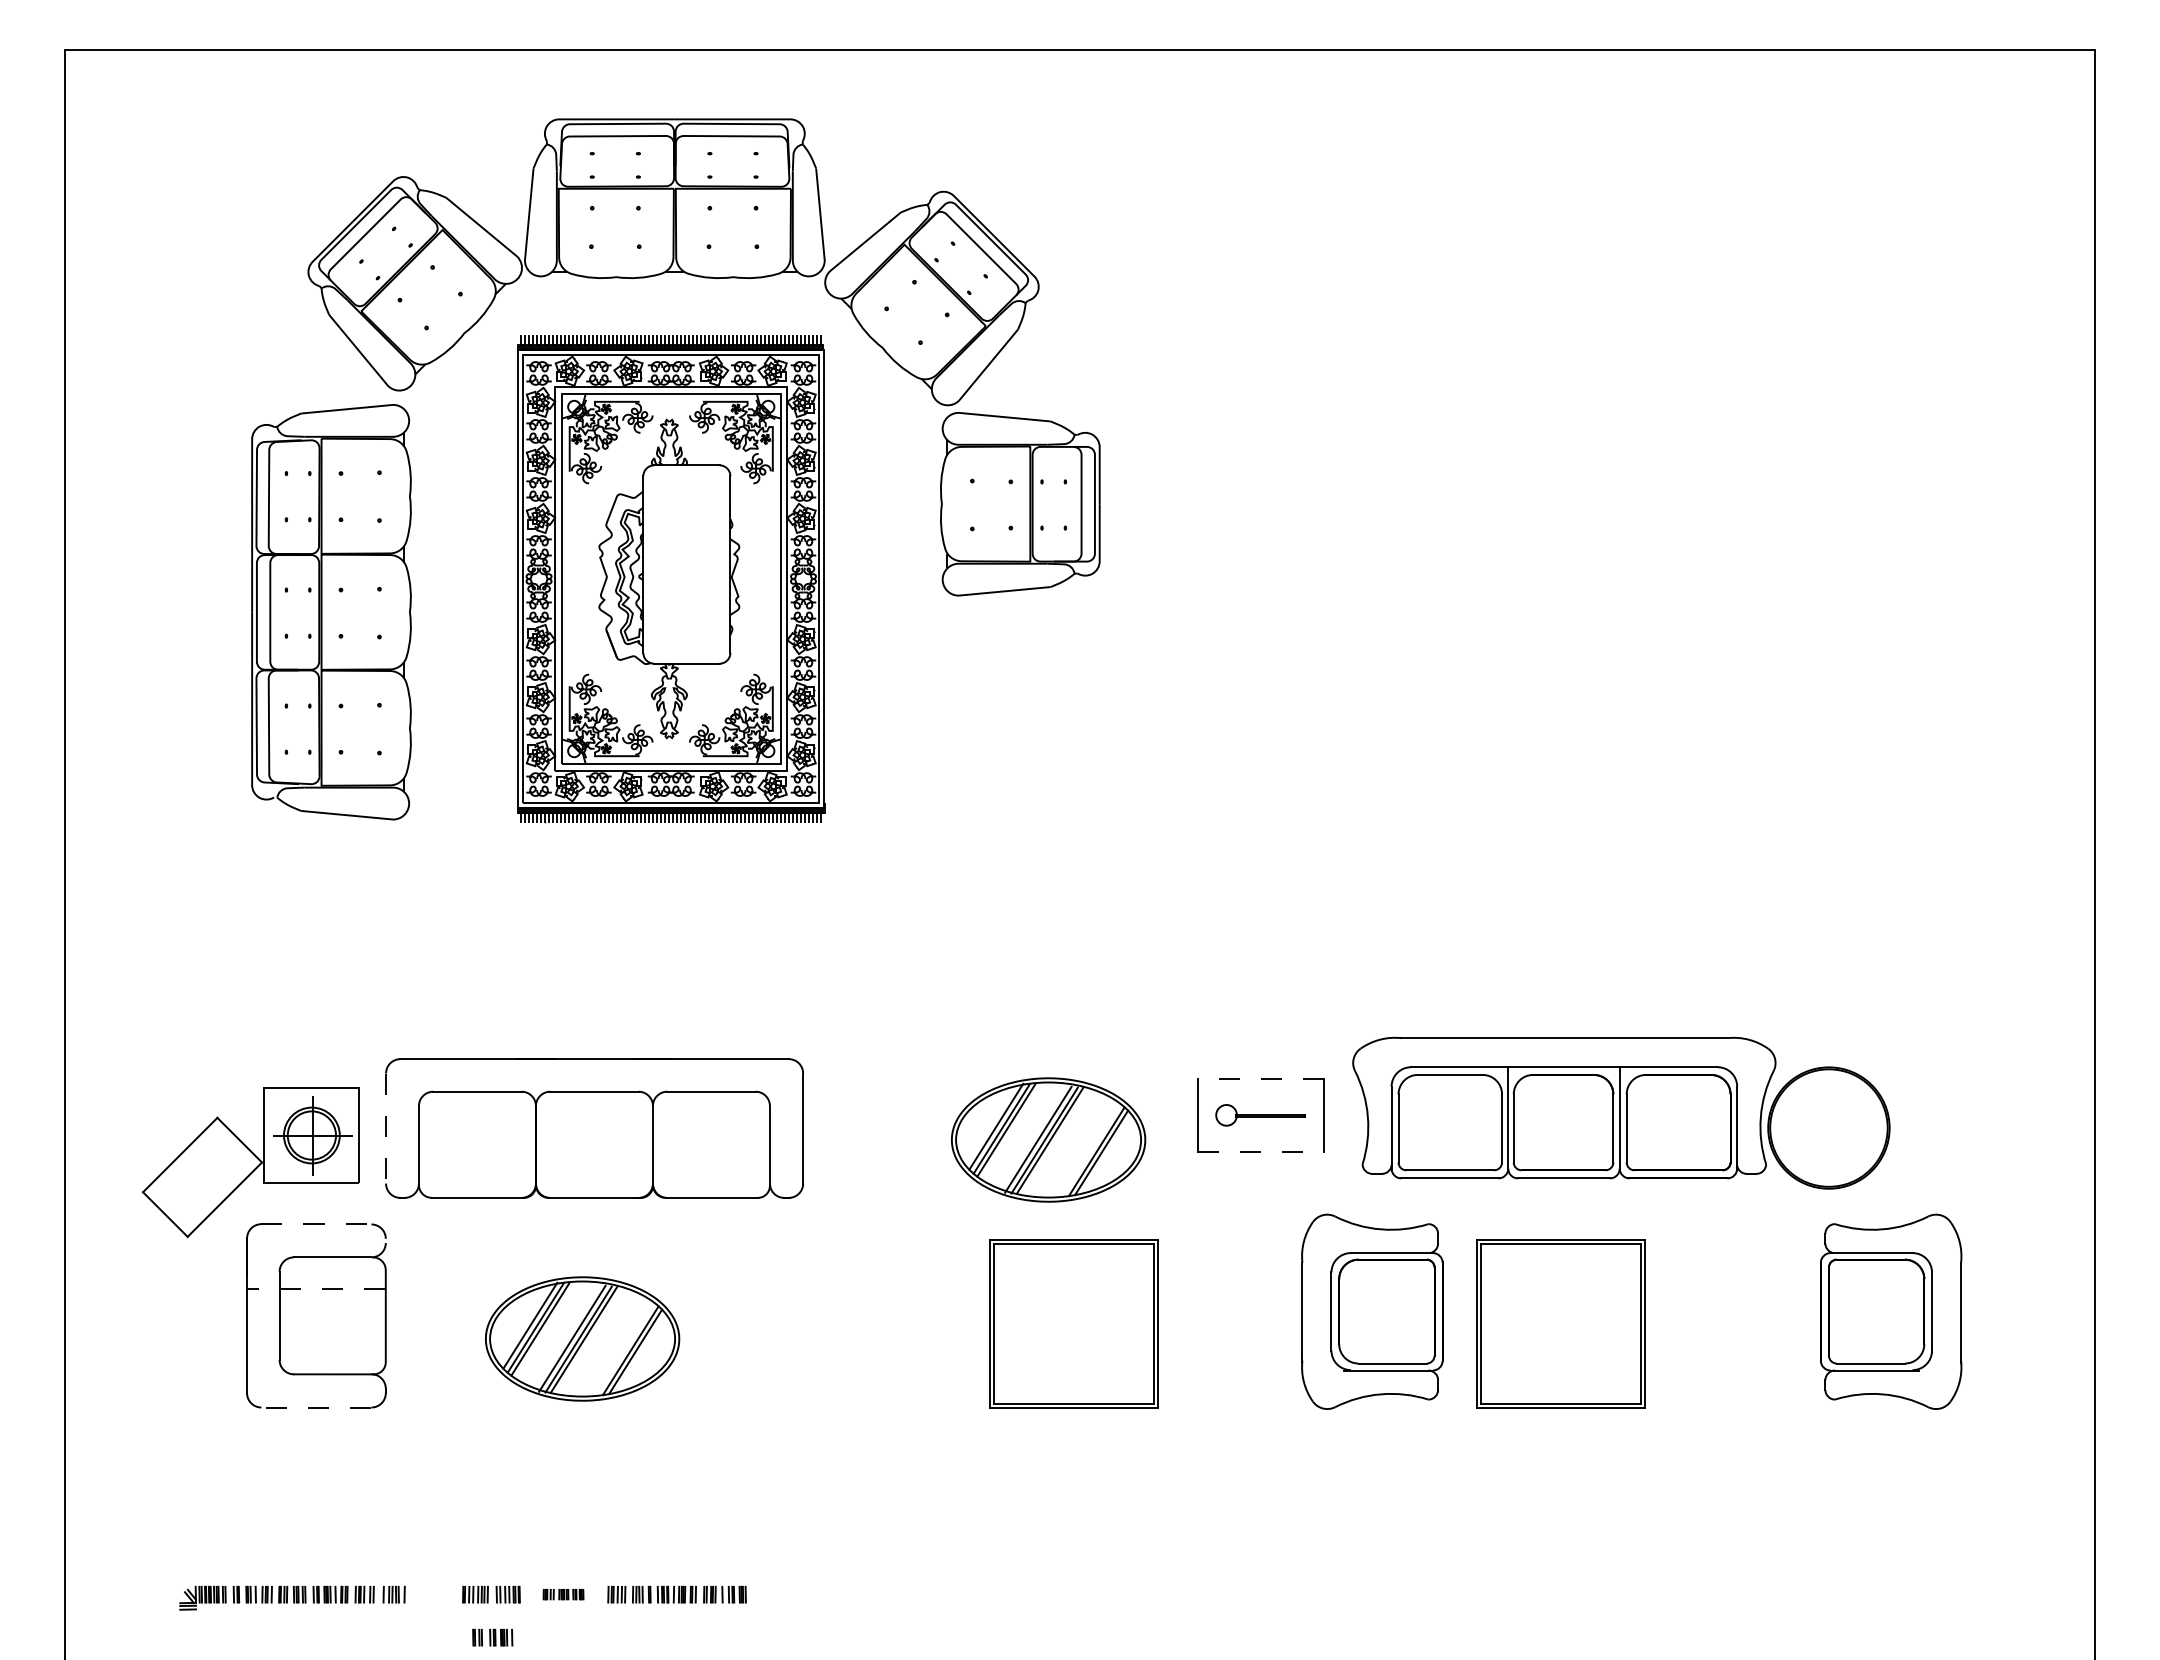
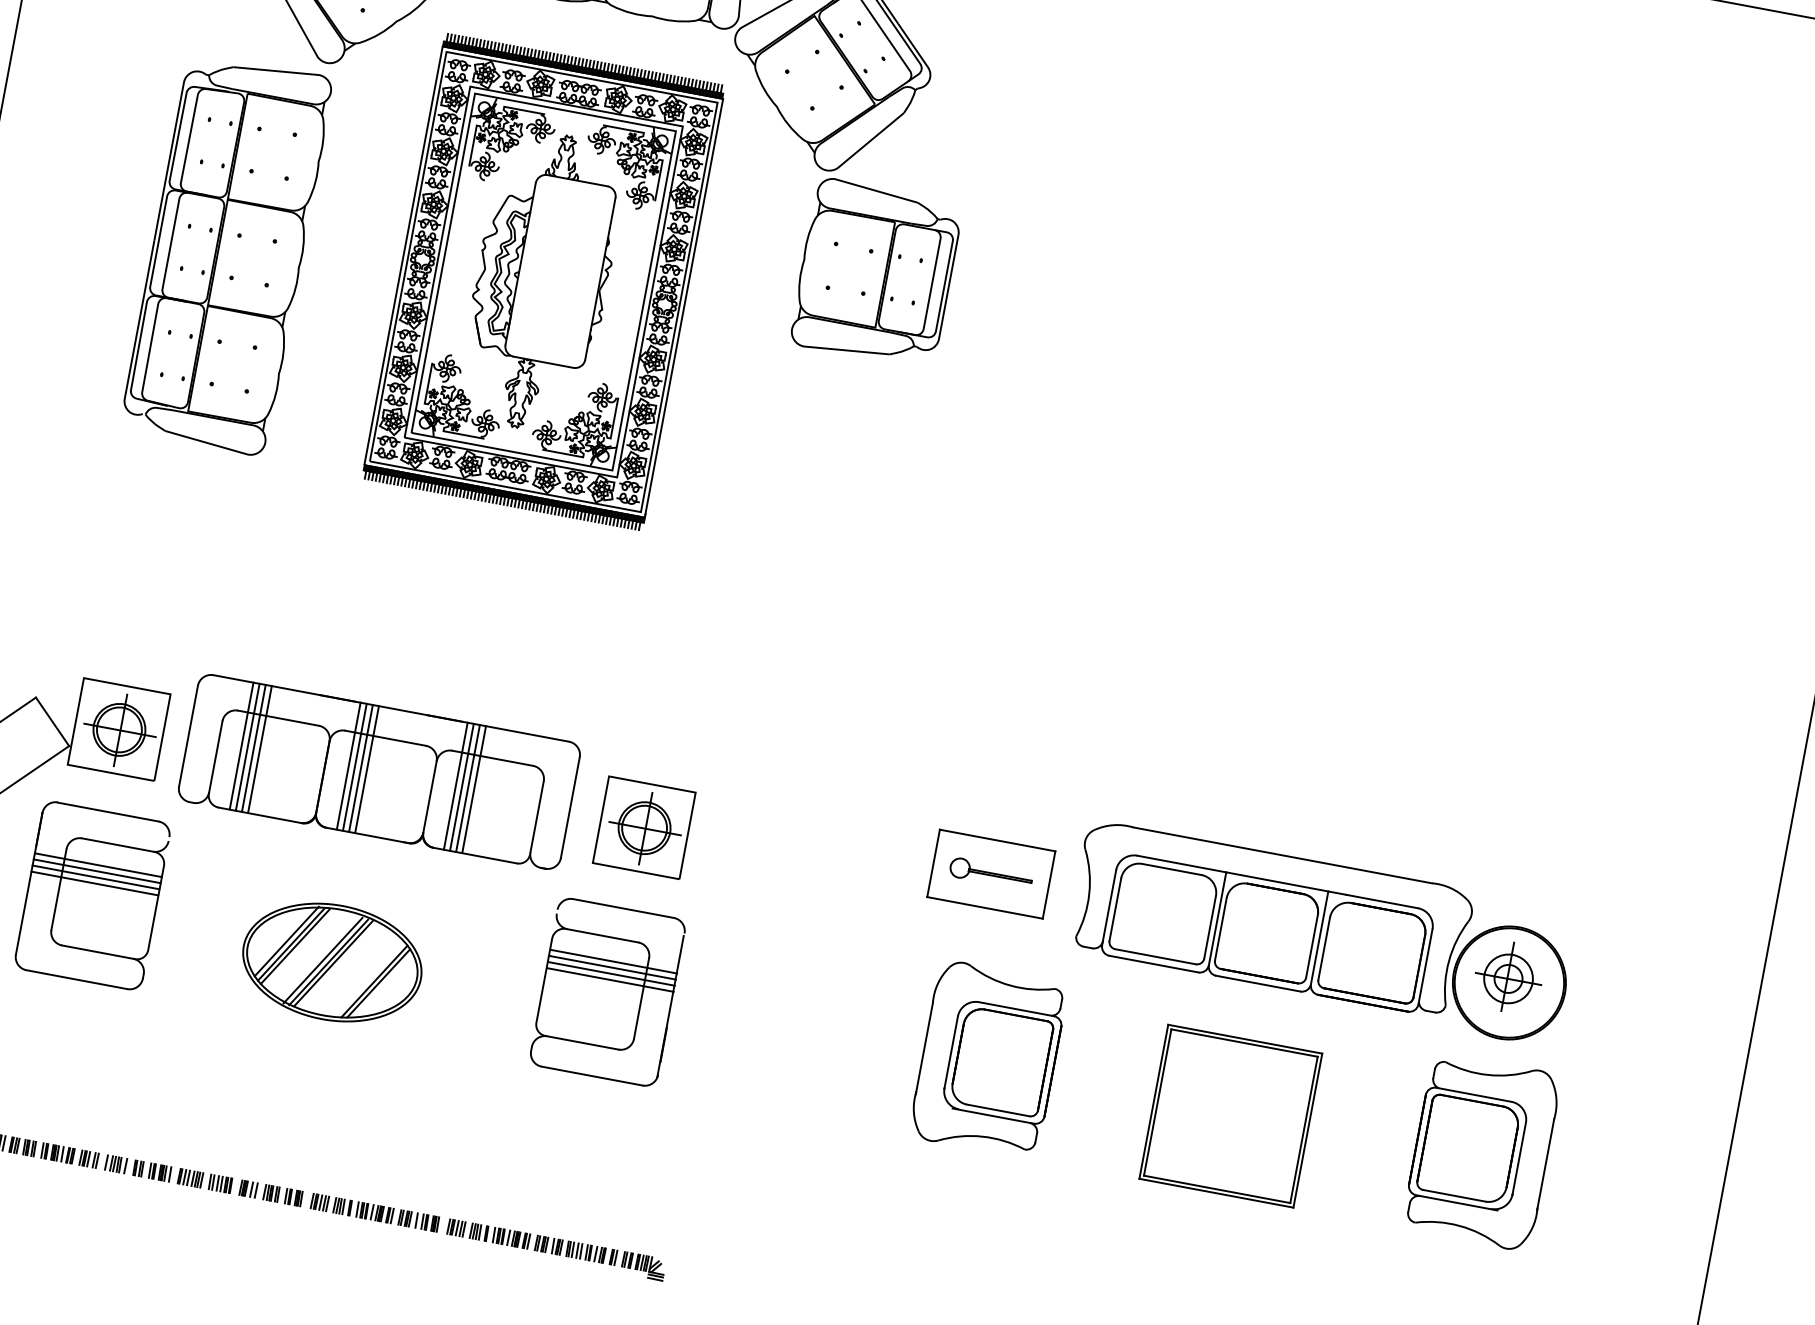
line: (1260, 1078) -> (997, 840), dashed -> solid
part: (1826, 1121) -> (1508, 976), added
line: (444, 1128) -> (242, 746), added
line: (450, 1128) -> (247, 747), added
line: (457, 1128) -> (253, 748), added
line: (464, 1128) -> (260, 749), added
line: (561, 1128) -> (349, 766), added
line: (567, 1128) -> (354, 767), added
line: (574, 1128) -> (361, 768), added
line: (581, 1128) -> (367, 769), added
line: (678, 1128) -> (456, 786), added
line: (684, 1128) -> (461, 787), added
line: (691, 1128) -> (468, 788), added
line: (698, 1128) -> (474, 789), added
line: (386, 1129) -> (188, 737), dashed -> solid
part: (885, 1135) -> (644, 828), added
part: (1048, 1139) -> (793, 859), removed
line: (1261, 1152) -> (985, 908), dashed -> solid
line: (316, 1224) -> (108, 812), dashed -> solid
line: (316, 1282) -> (98, 865), added
line: (315, 1289) -> (96, 871), dashed -> solid
line: (316, 1295) -> (96, 877), added
line: (316, 1302) -> (95, 883), added
part: (1372, 1311) -> (988, 1059), moved
part: (1891, 1311) -> (1482, 1151), moved
part: (879, 1315) -> (608, 991), added
part: (1073, 1323) -> (784, 1032), removed
line: (315, 1407) -> (76, 979), dashed -> solid
part: (563, 1594) -> (271, 1193), size x1.67
part: (875, 1597) -> (556, 1249), added
part: (492, 1637) -> (152, 1170), moved

